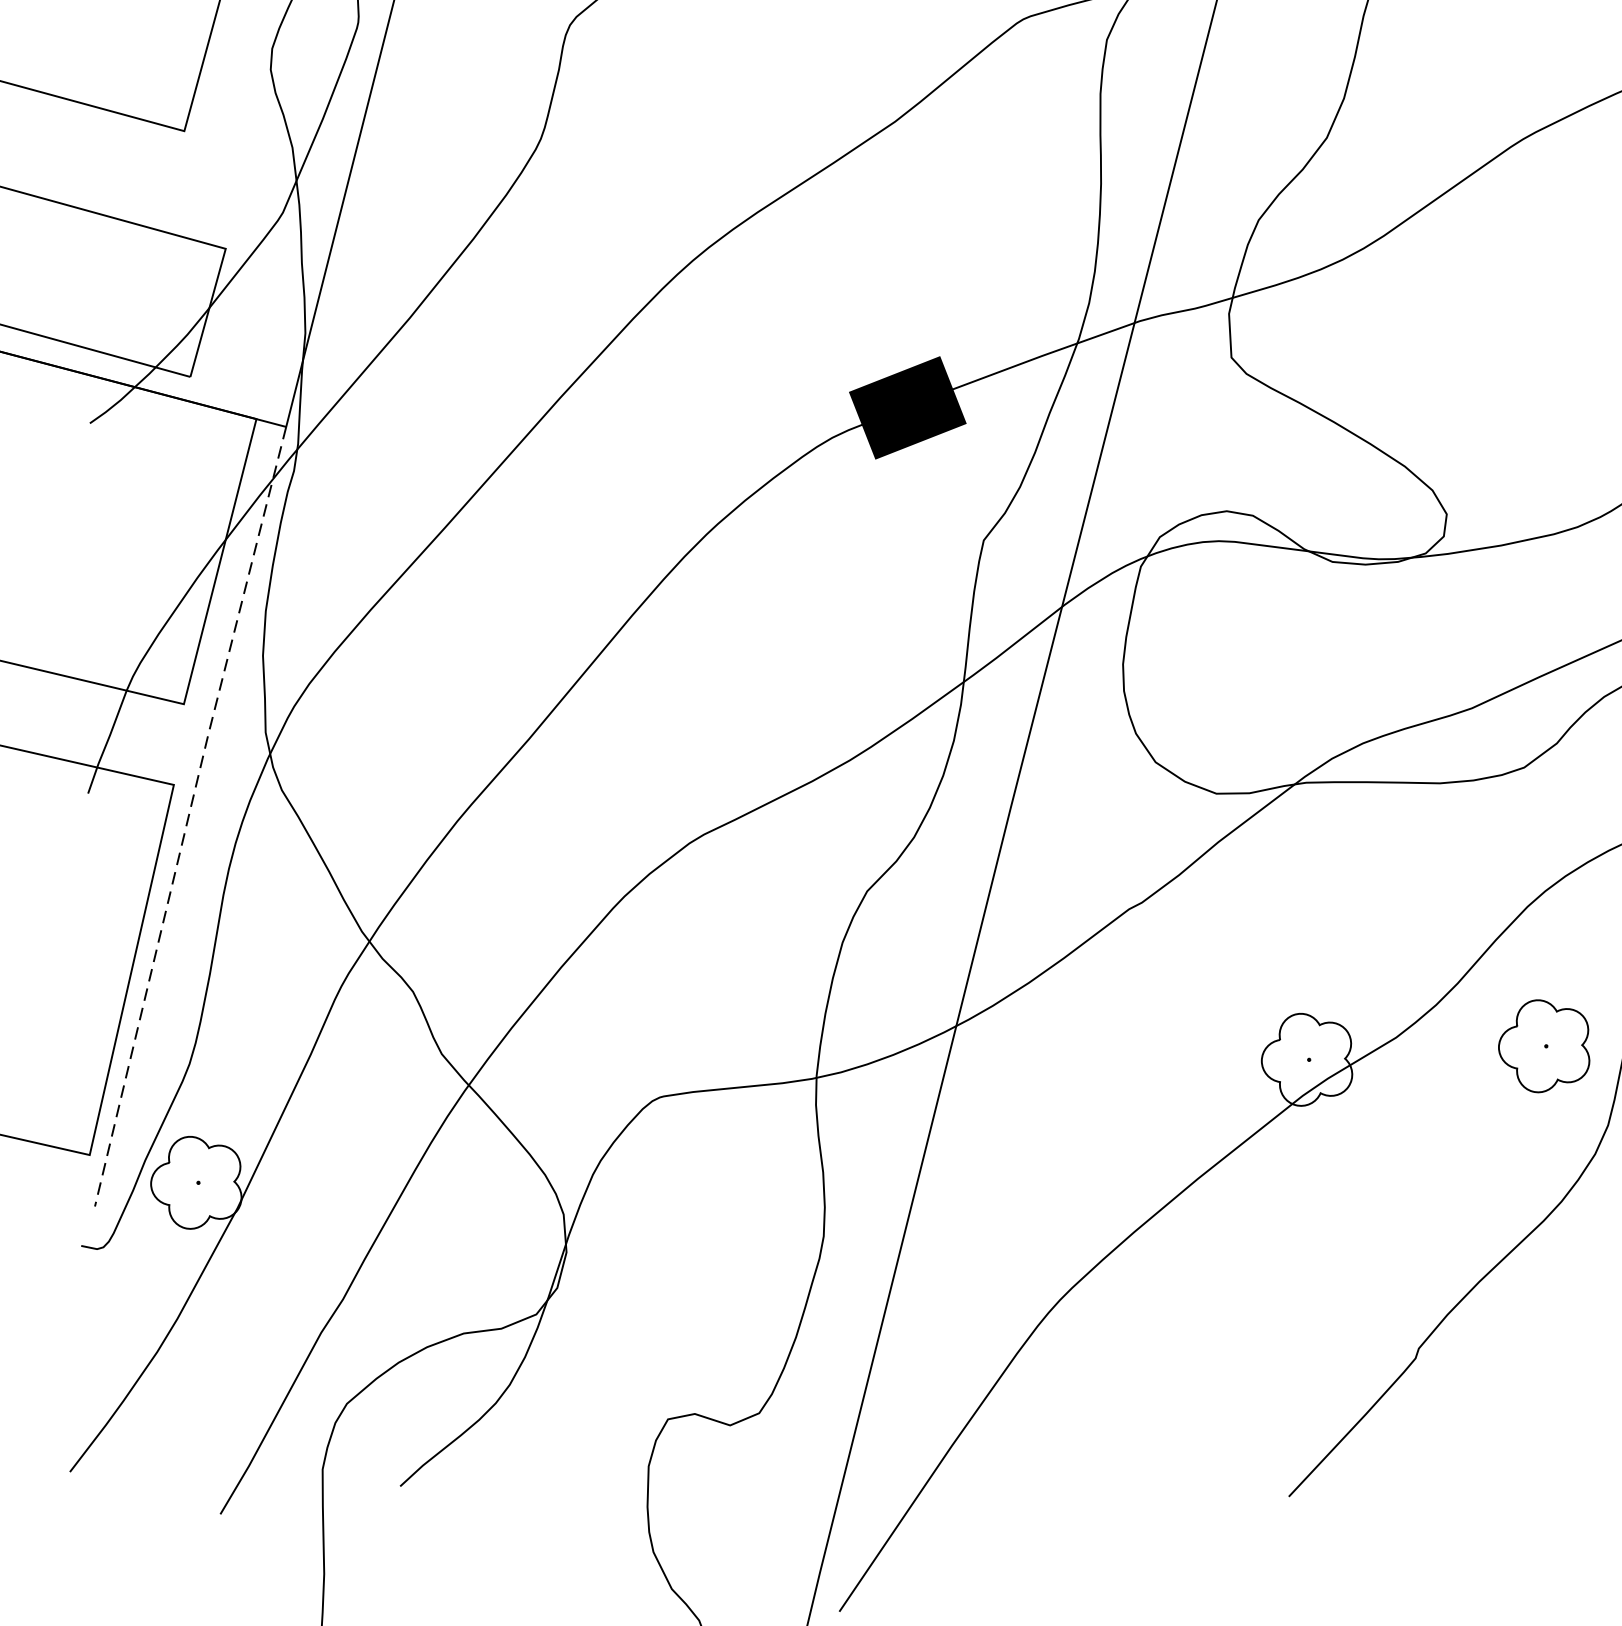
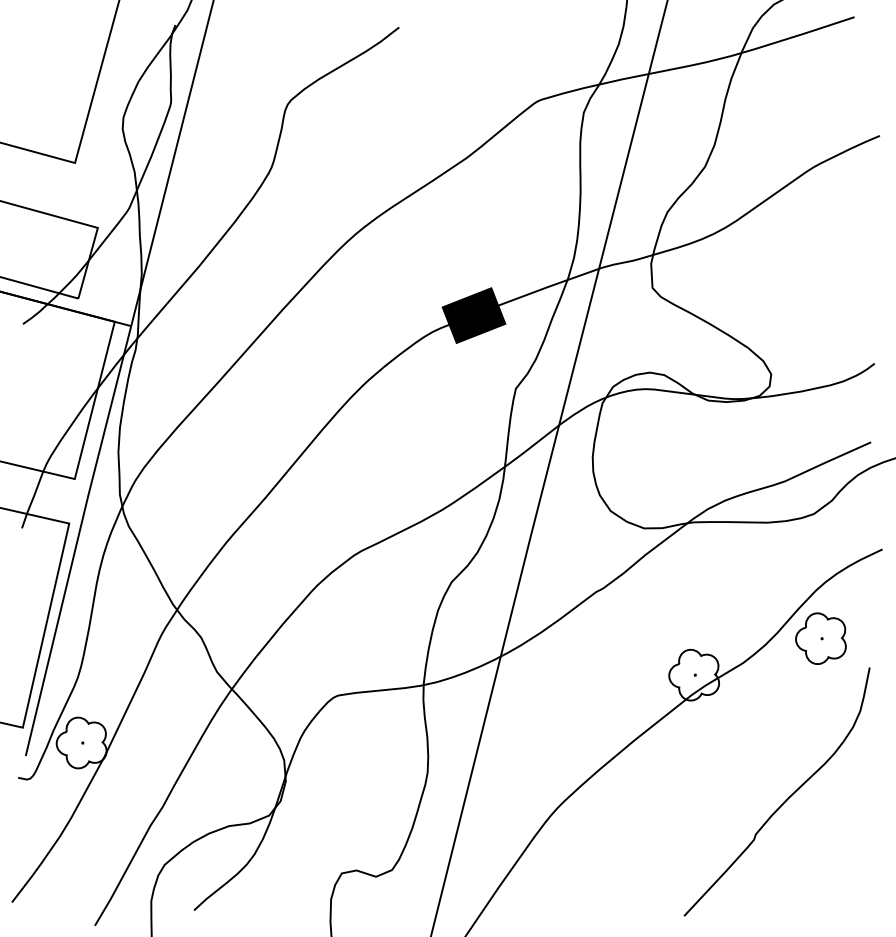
line: (188, 815) -> (77, 540), dashed -> solid
part: (1543, 1045) -> (820, 638), moved

